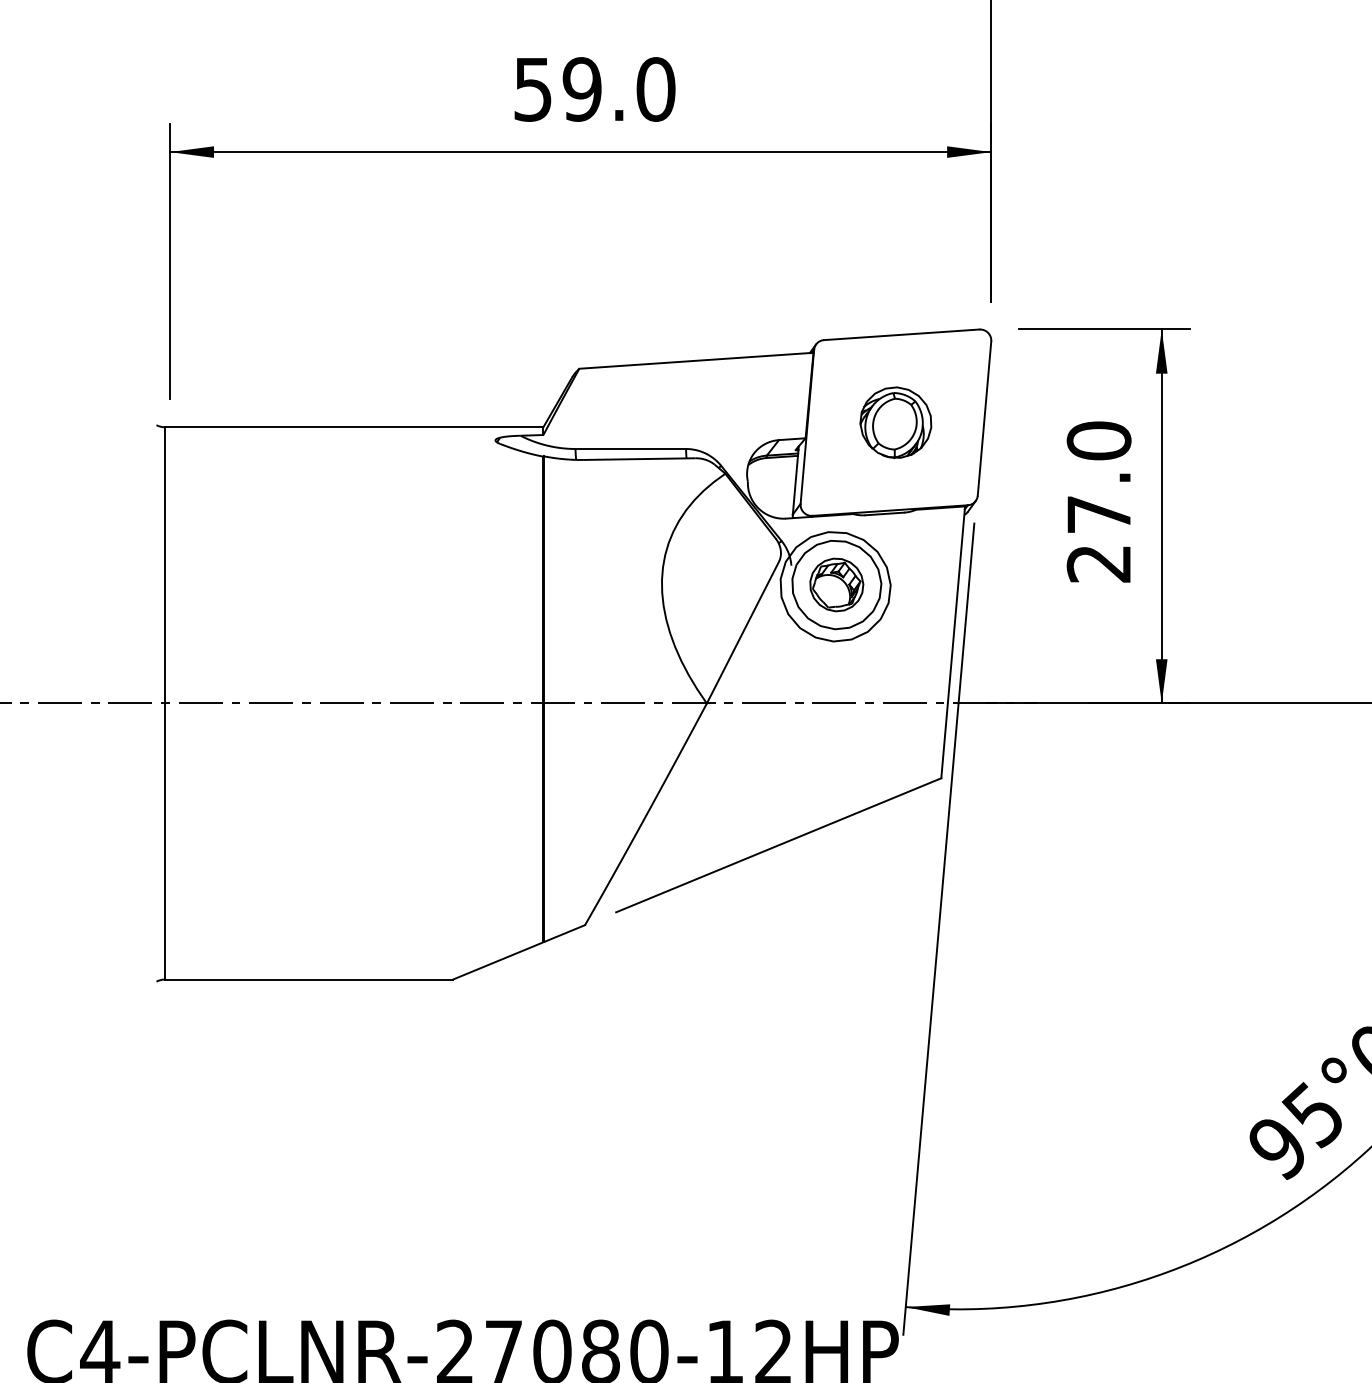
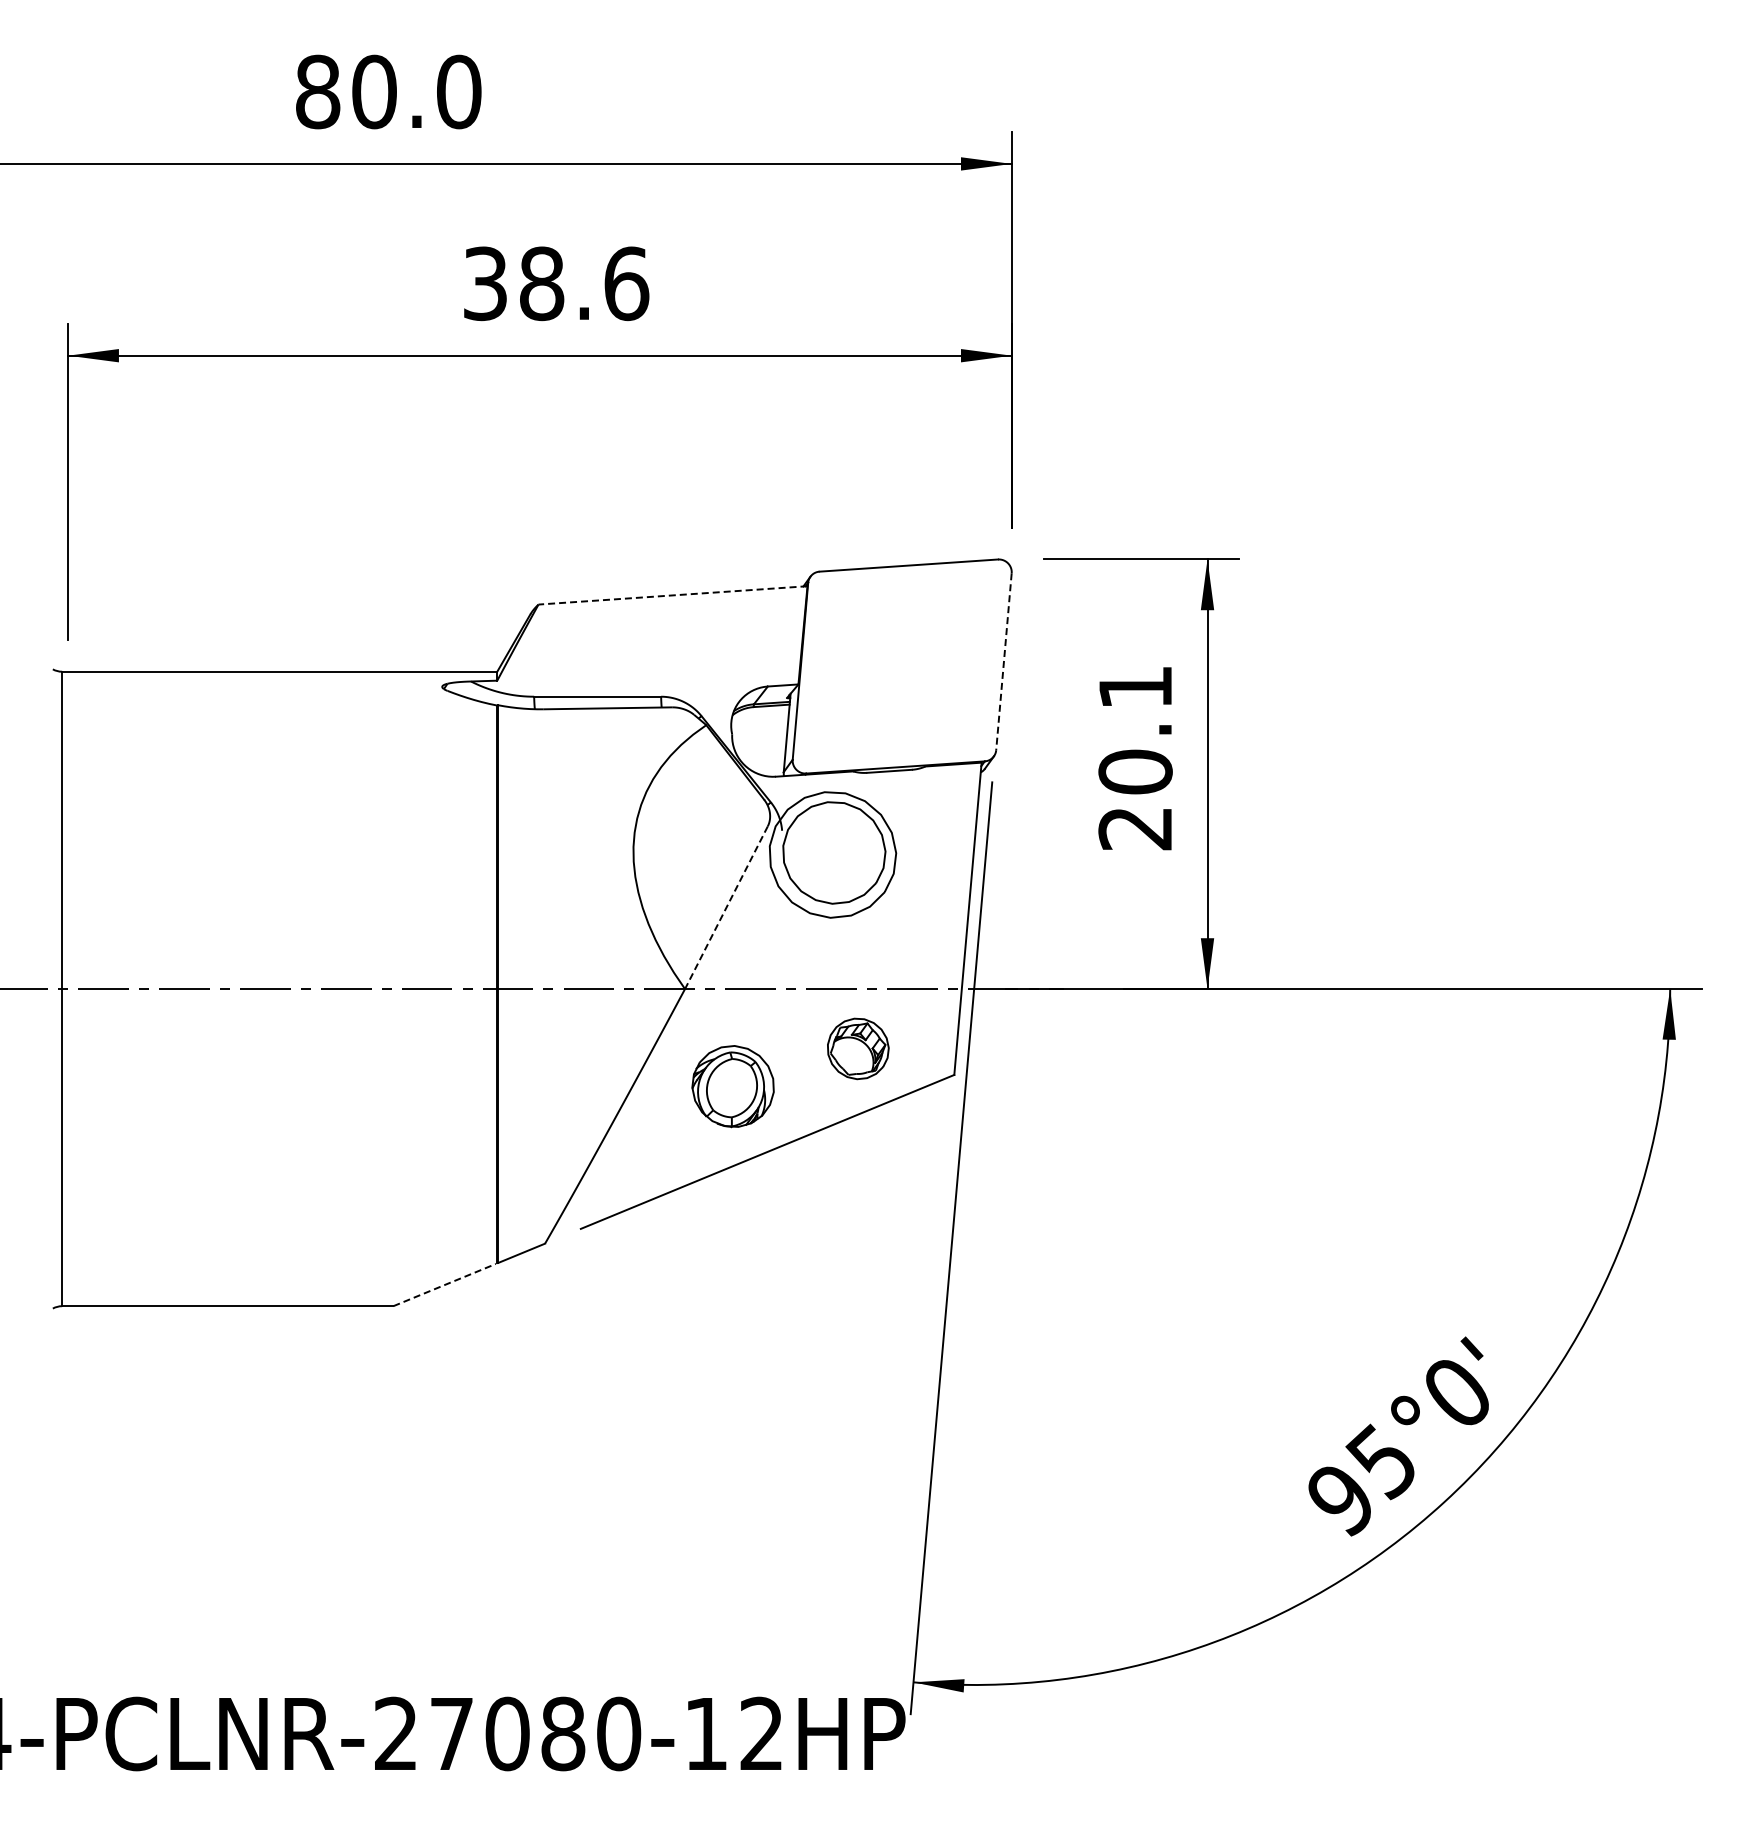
text: (594, 89) -> (556, 283), 59.0 -> 38.6
line: (696, 360) -> (673, 595), solid -> dashed
line: (984, 418) -> (1003, 661), solid -> dashed
part: (895, 422) -> (732, 1086), moved
text: (1099, 477) -> (1135, 729), 27.0 -> 20.1
part: (836, 584) -> (858, 1048), moved
line: (742, 633) -> (726, 908), solid -> dashed
line: (498, 960) -> (445, 1284), solid -> dashed

